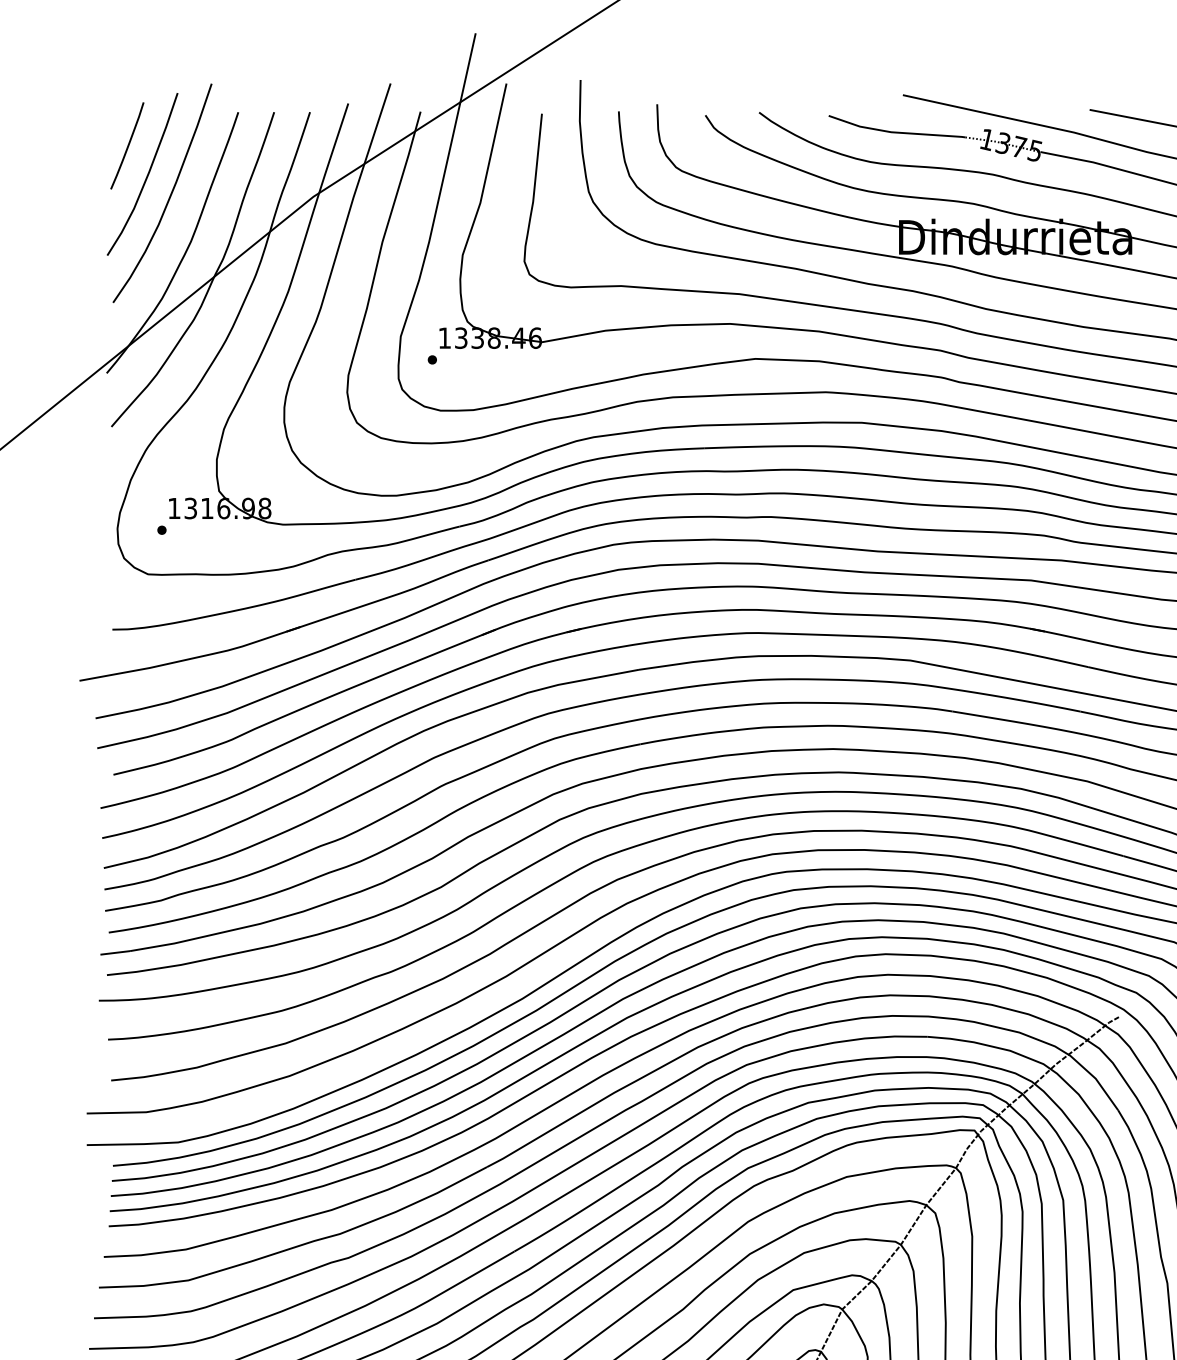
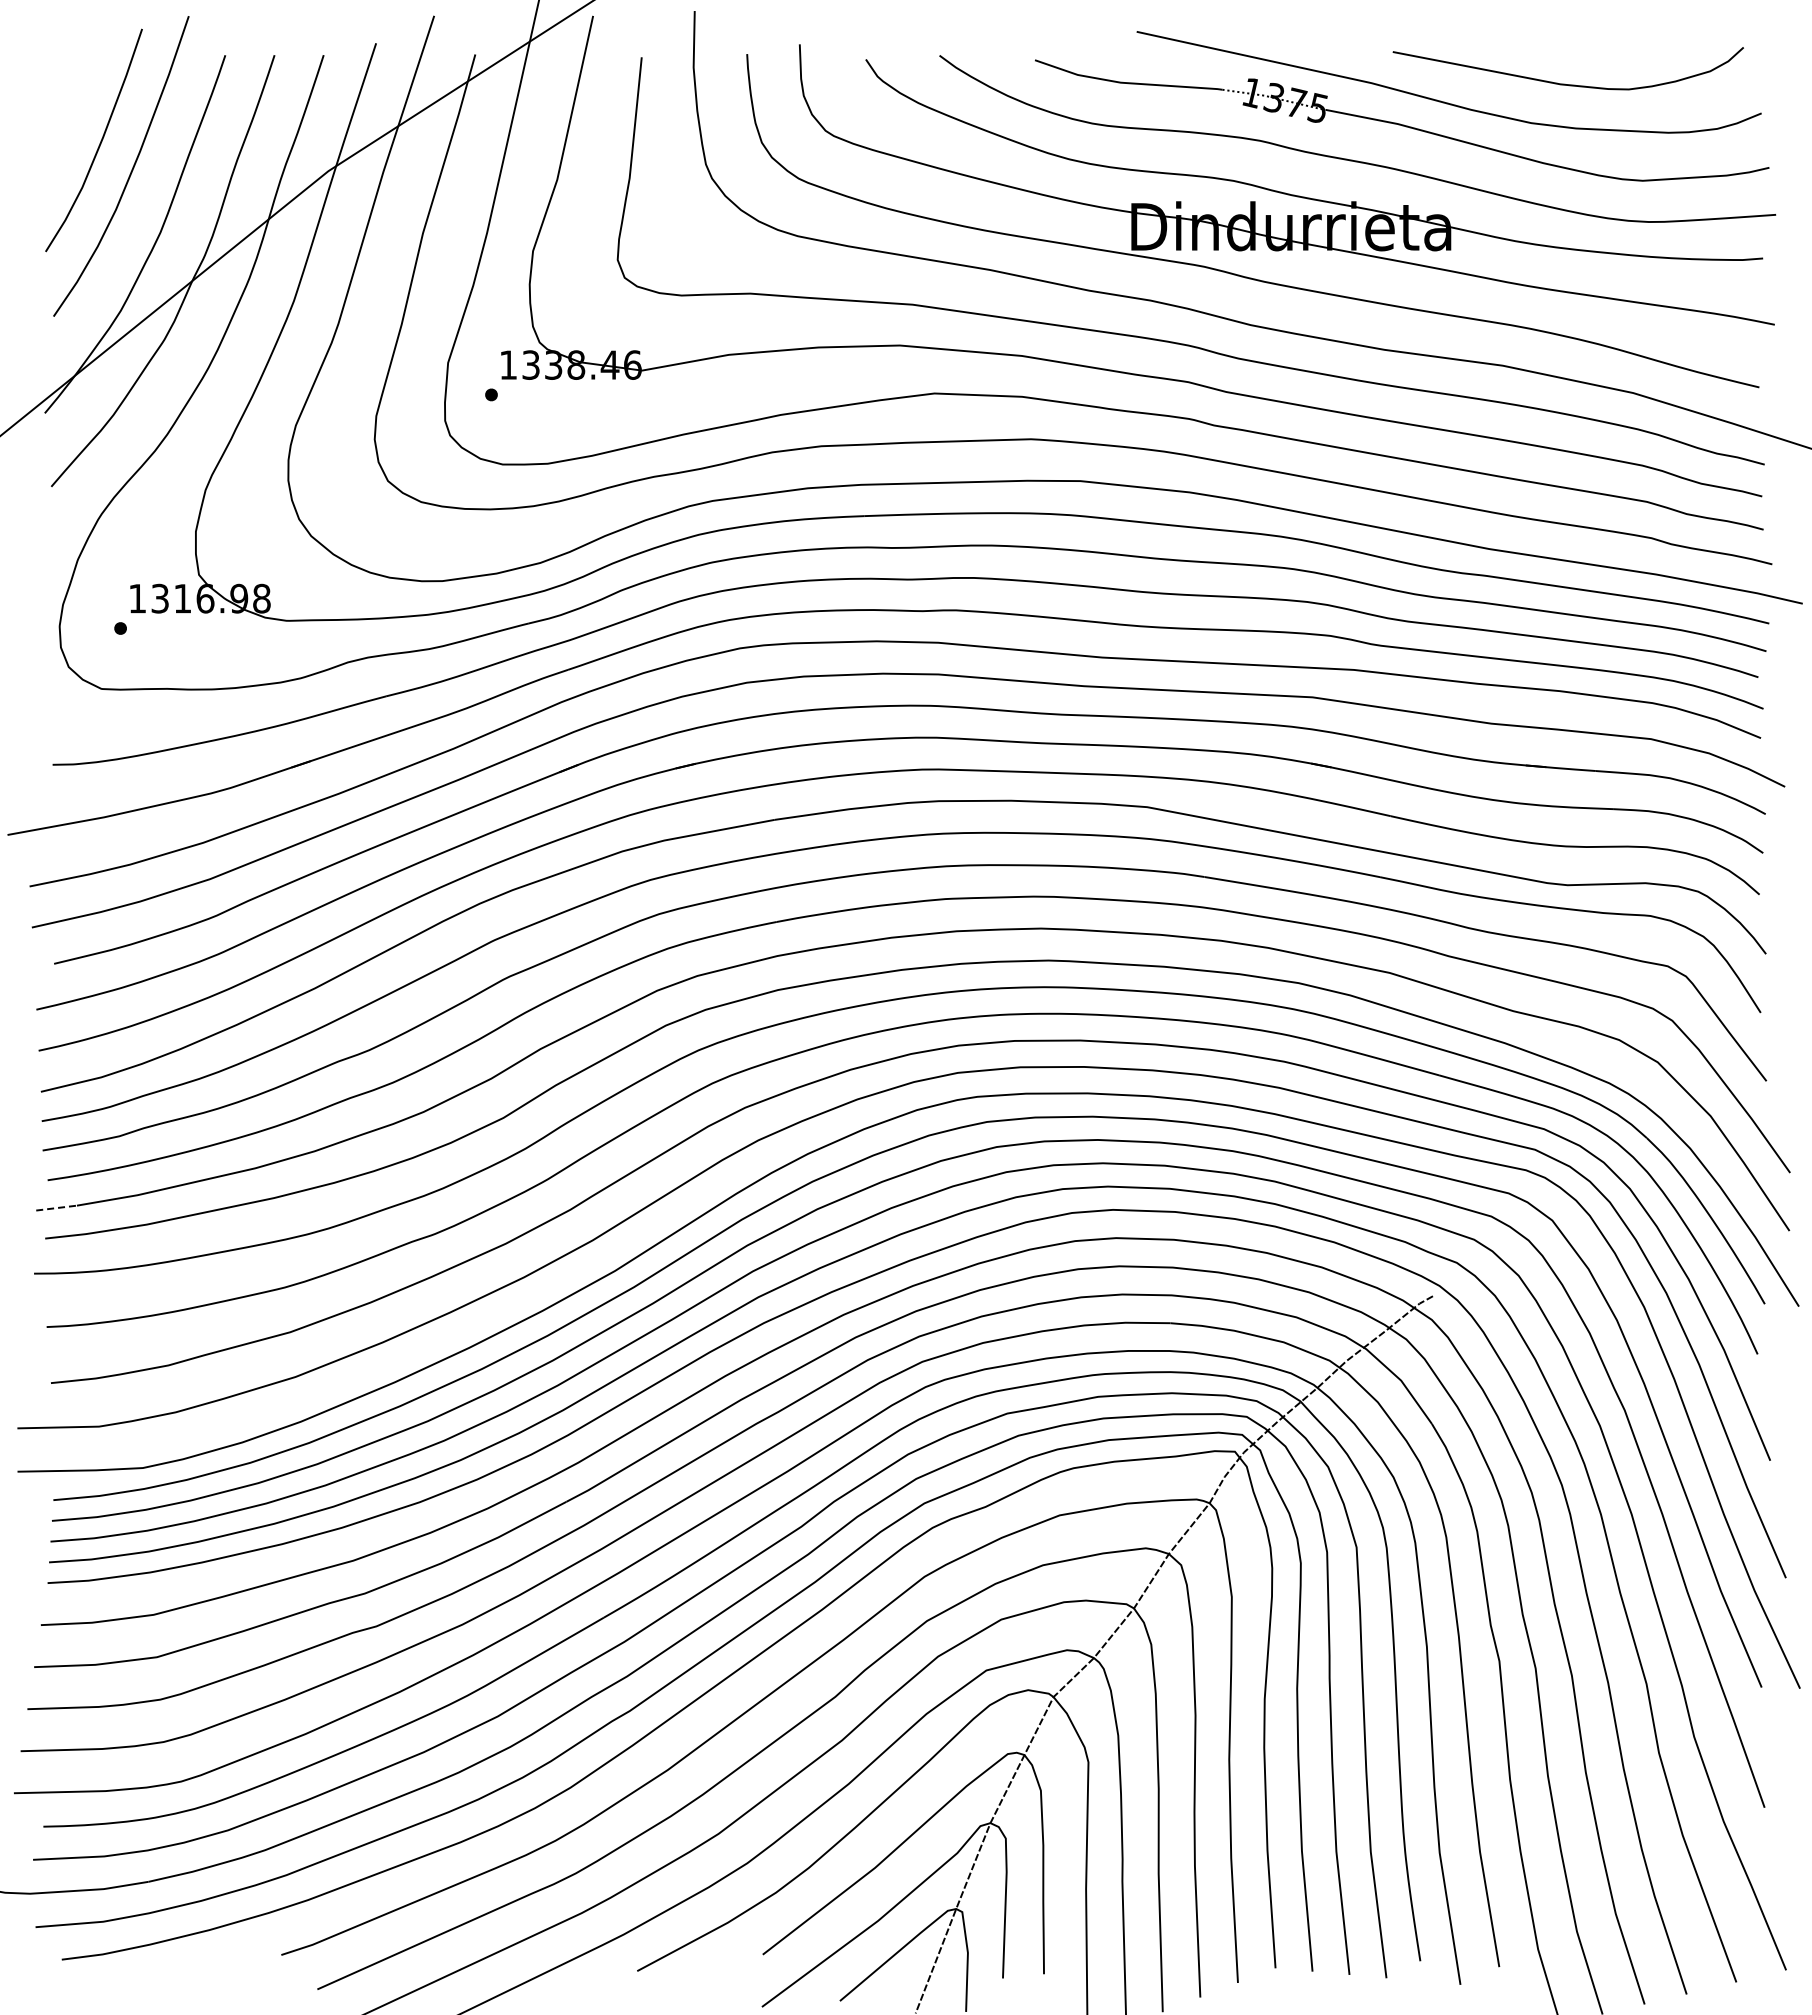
curve: (127, 145) -> (73, 101), removed
line: (115, 953) -> (56, 1208), solid -> dashed

